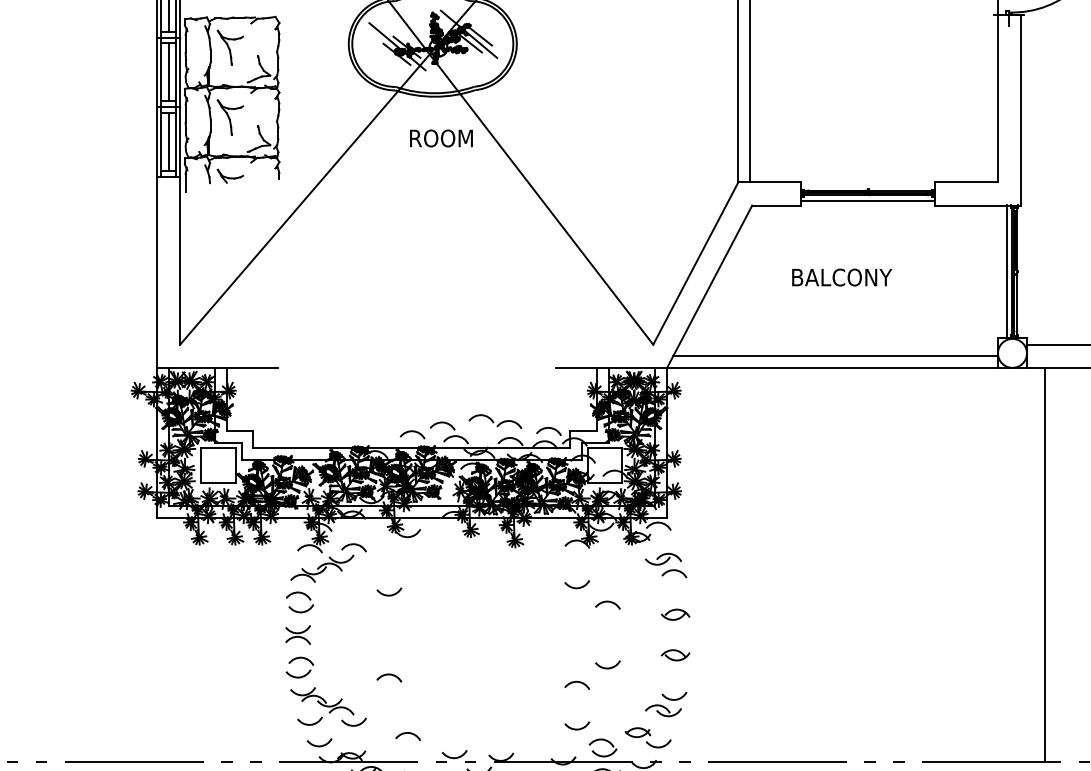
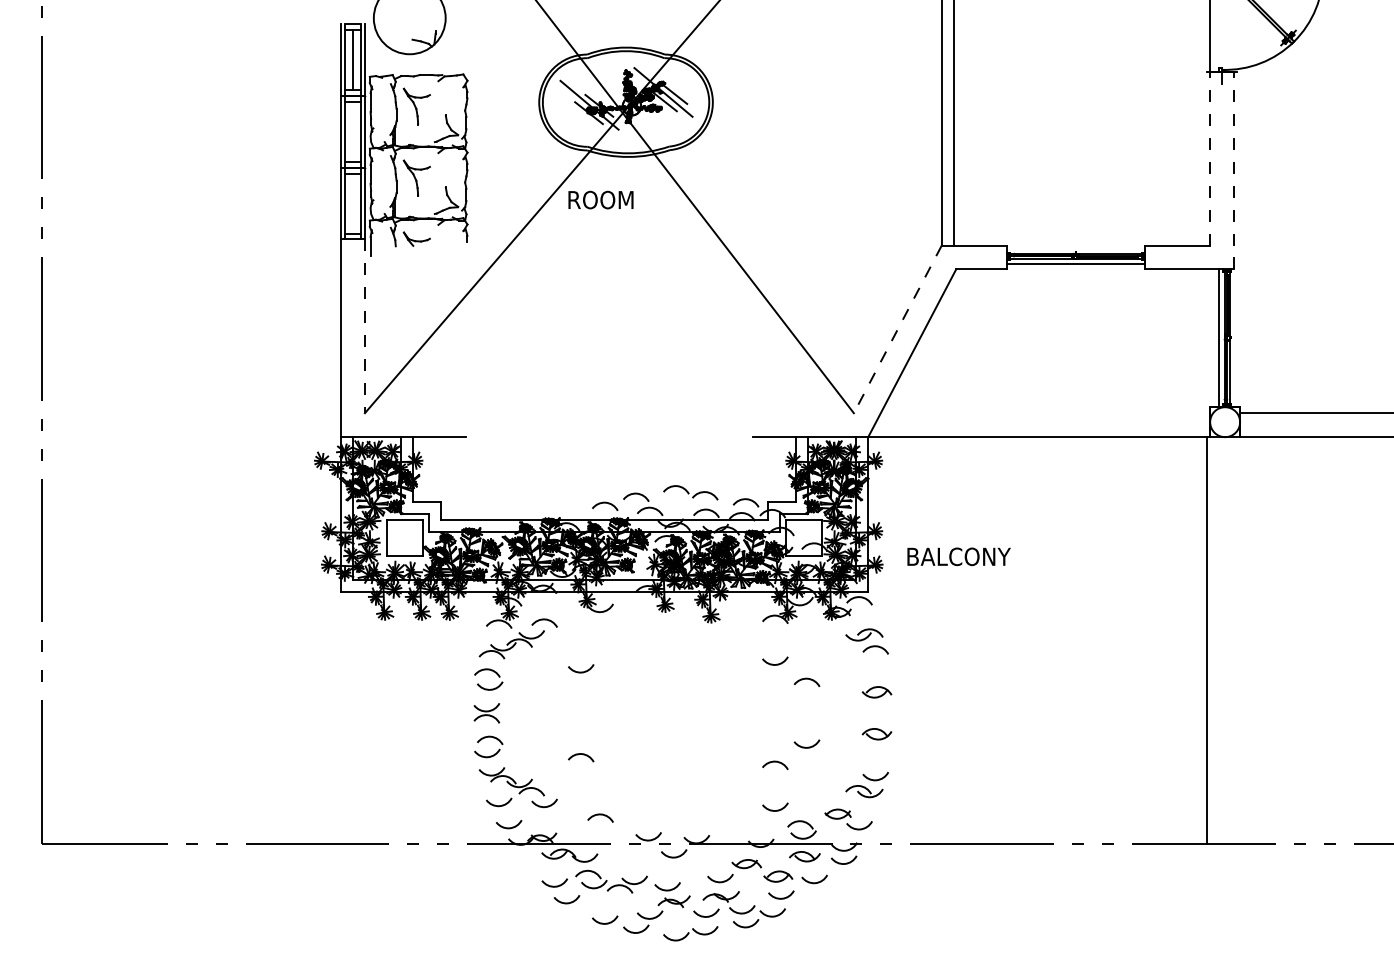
line: (169, 72) -> (353, 131), removed
line: (998, 98) -> (1210, 158), solid -> dashed
line: (1021, 109) -> (1234, 170), solid -> dashed
text: (440, 137) -> (600, 199), moved
line: (169, 141) -> (353, 203), removed
line: (179, 260) -> (364, 326), solid -> dashed
line: (695, 263) -> (897, 329), solid -> dashed
text: (841, 277) -> (958, 556), moved
line: (835, 356) -> (1042, 425), removed
line: (1044, 564) -> (1206, 640), moved

